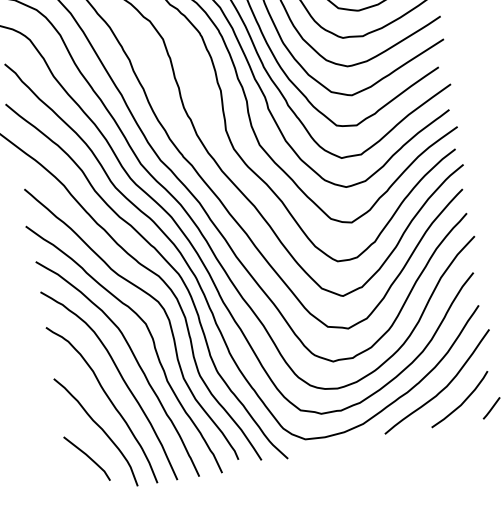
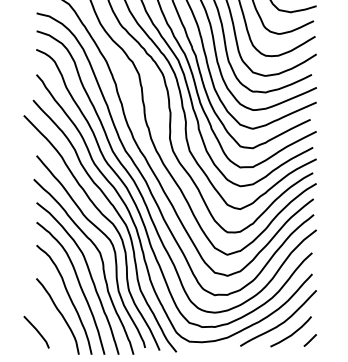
line: (86, 457) -> (36, 331), moved

